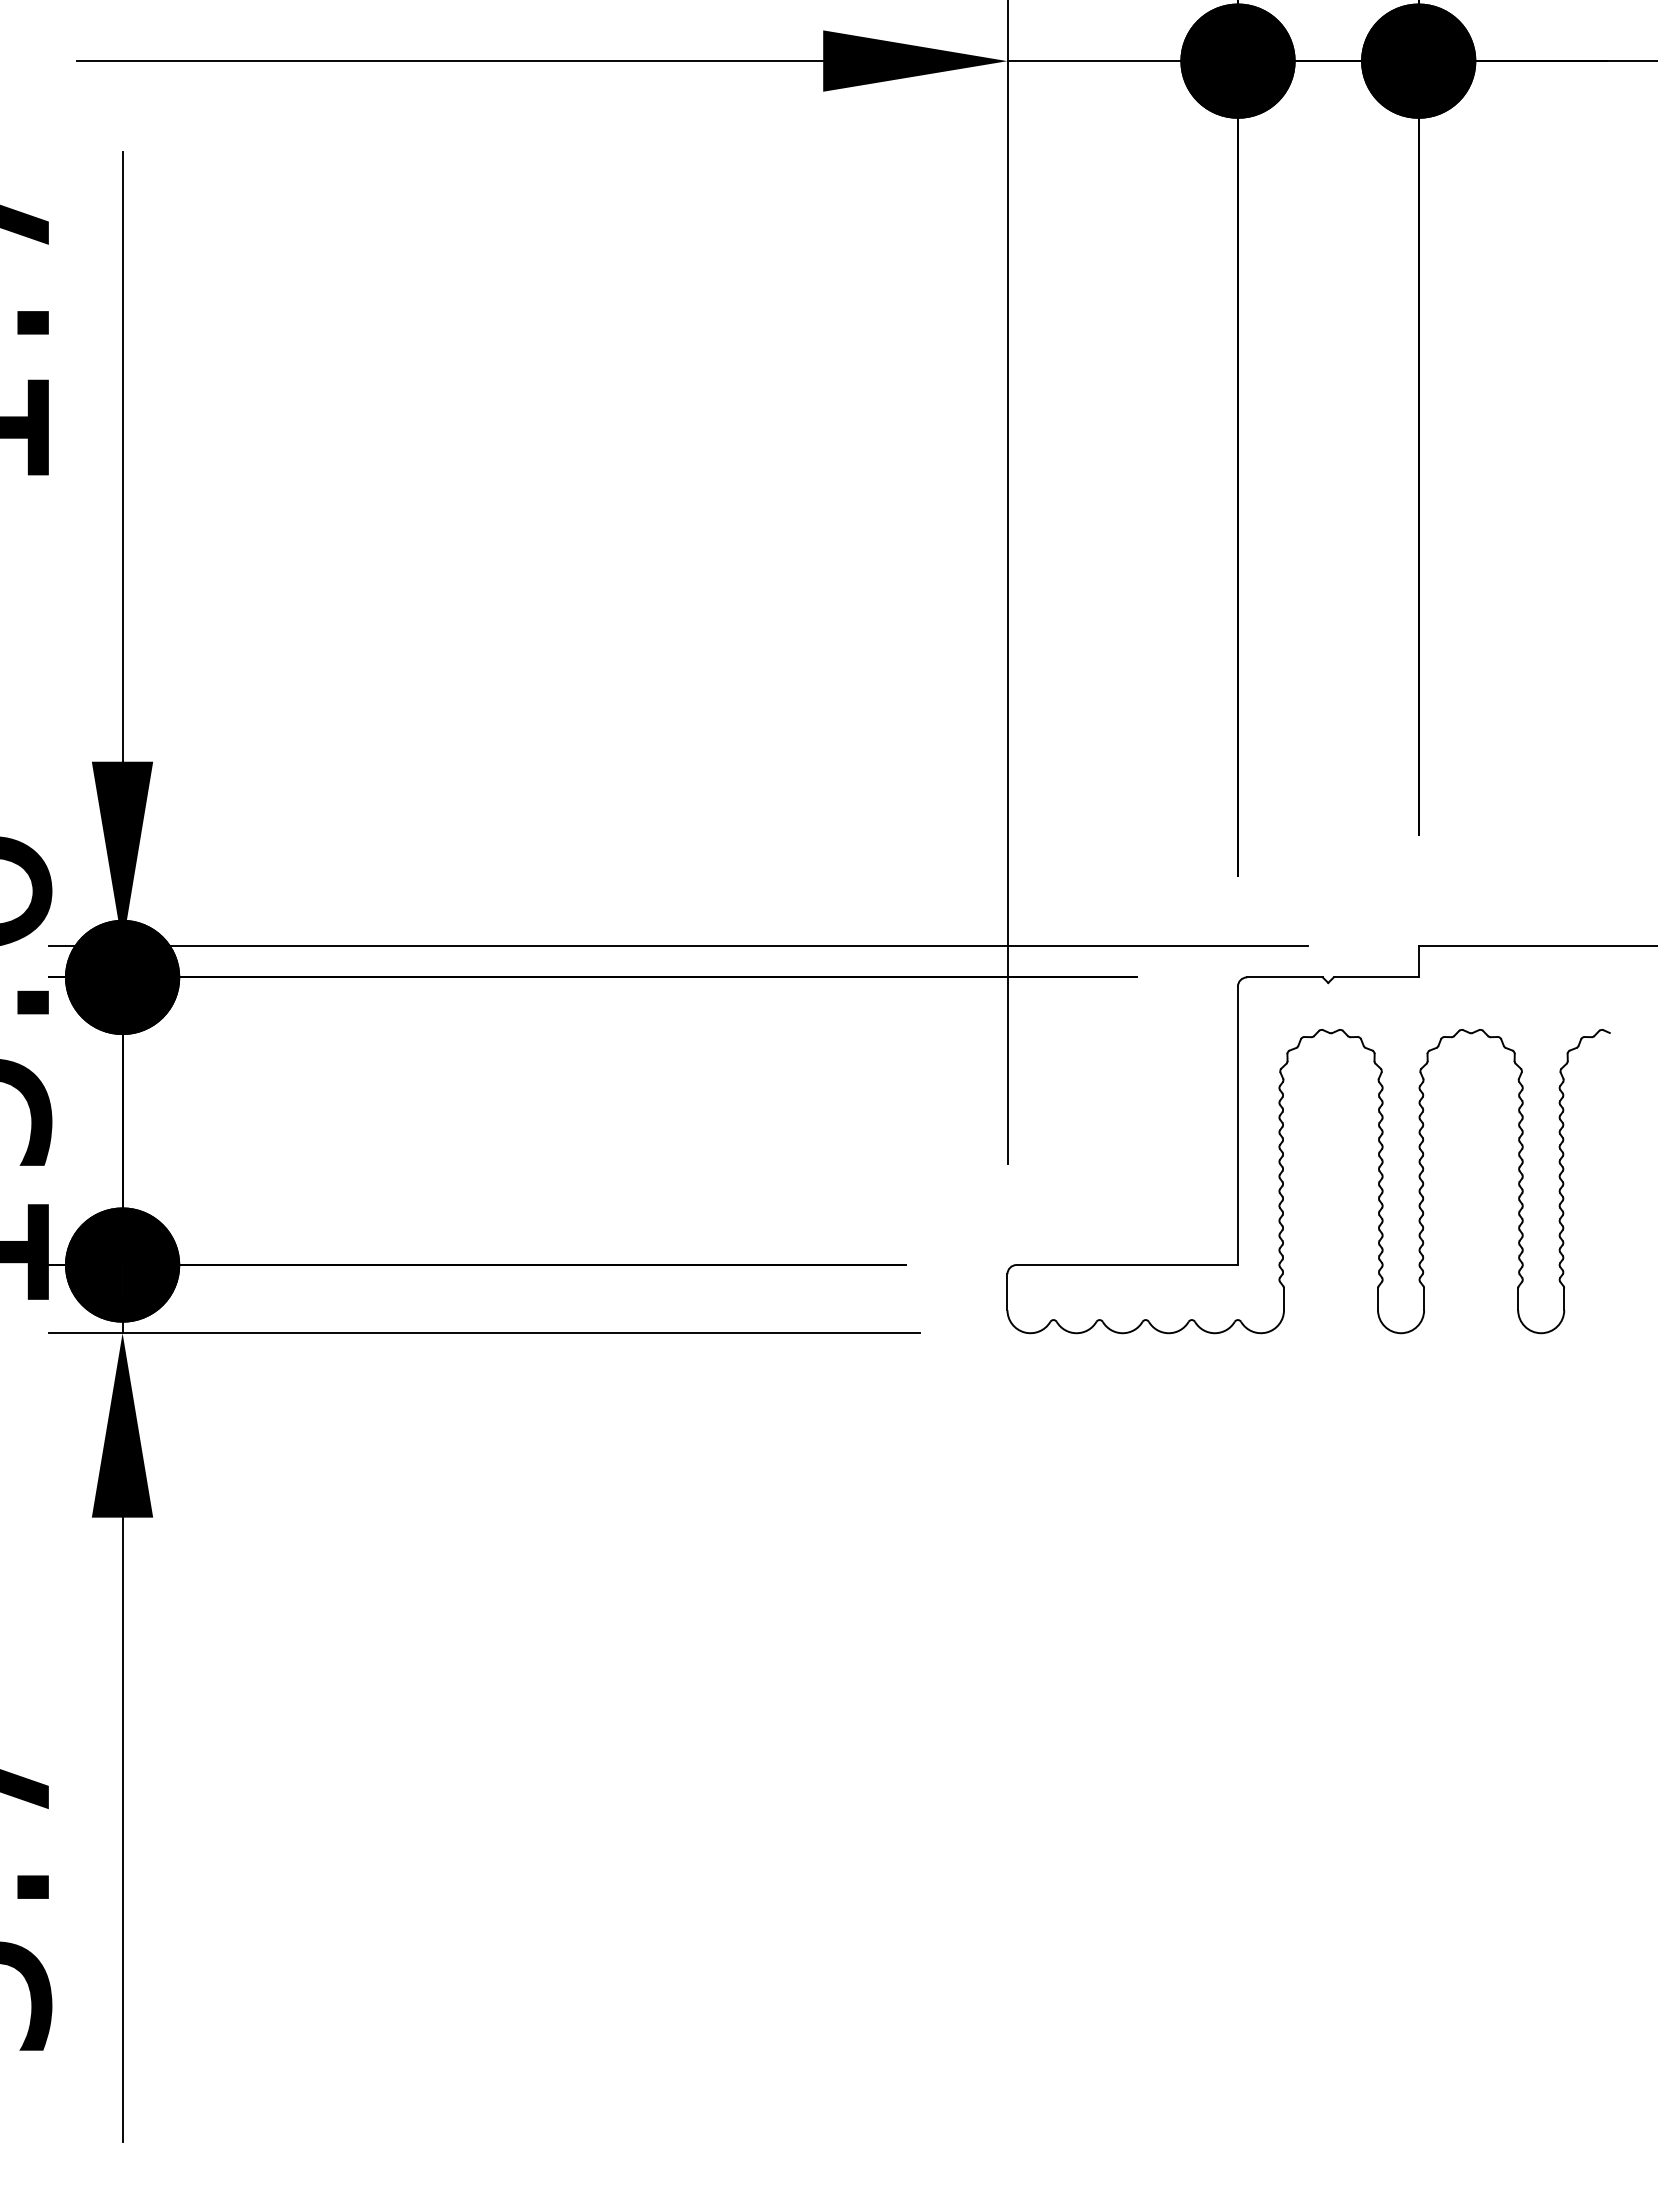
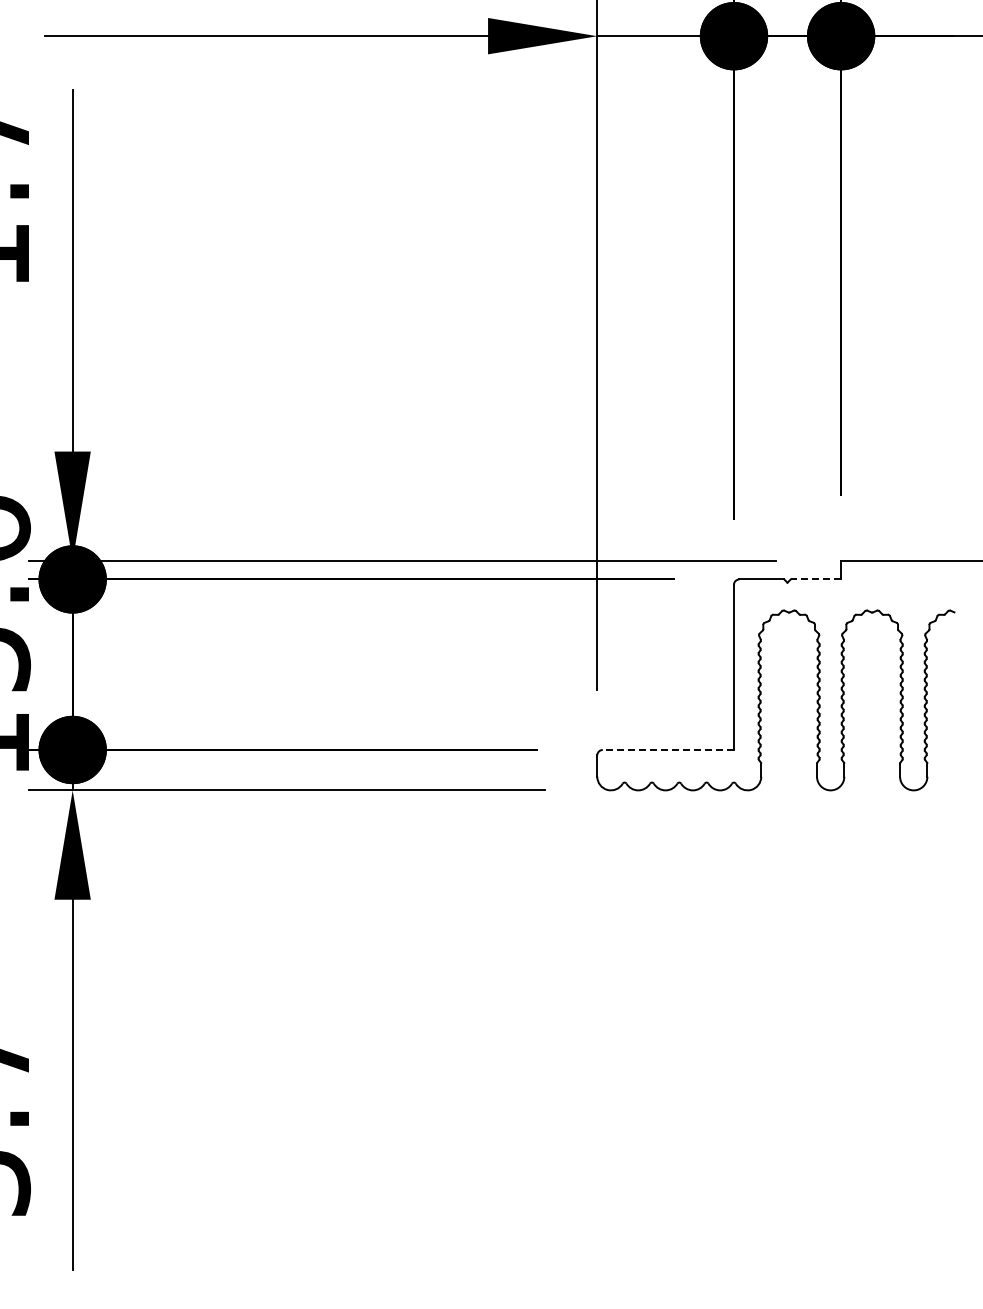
line: (1375, 977) -> (815, 579), solid -> dashed
line: (1127, 1264) -> (668, 749), solid -> dashed

